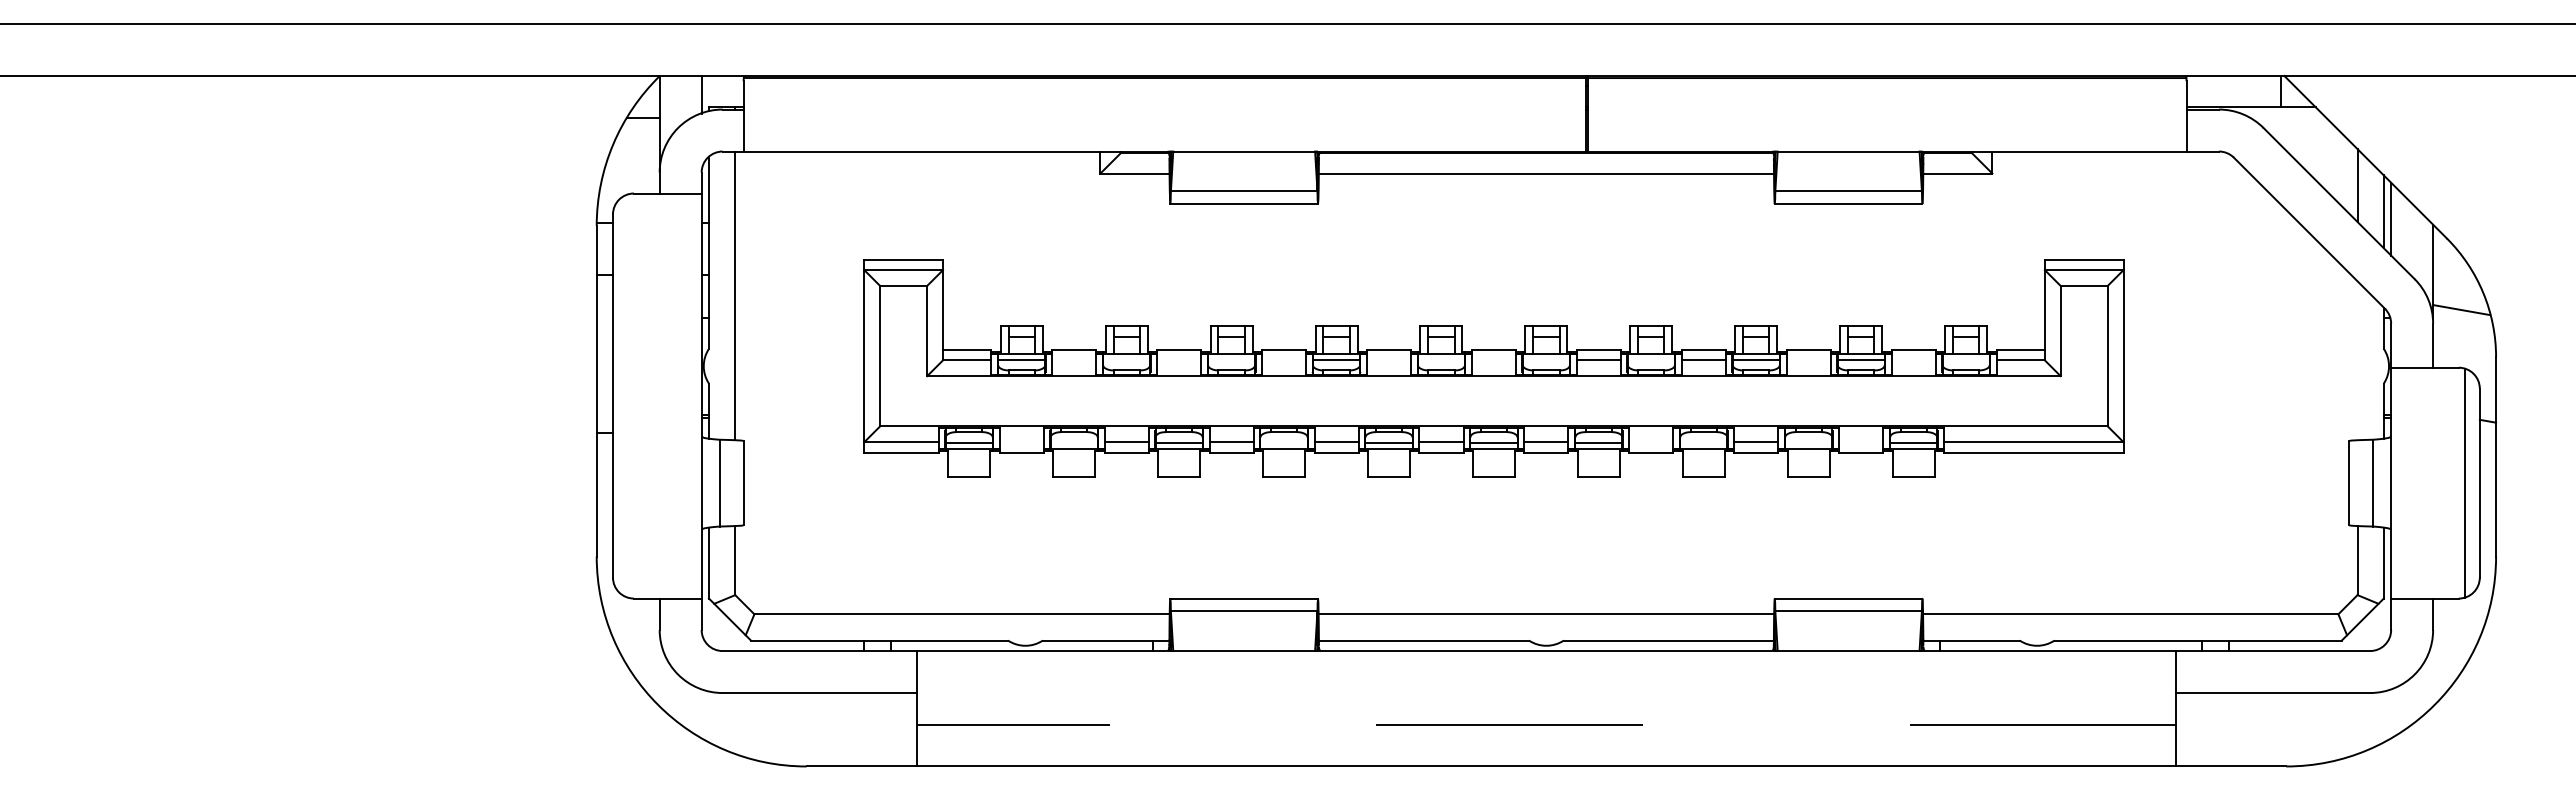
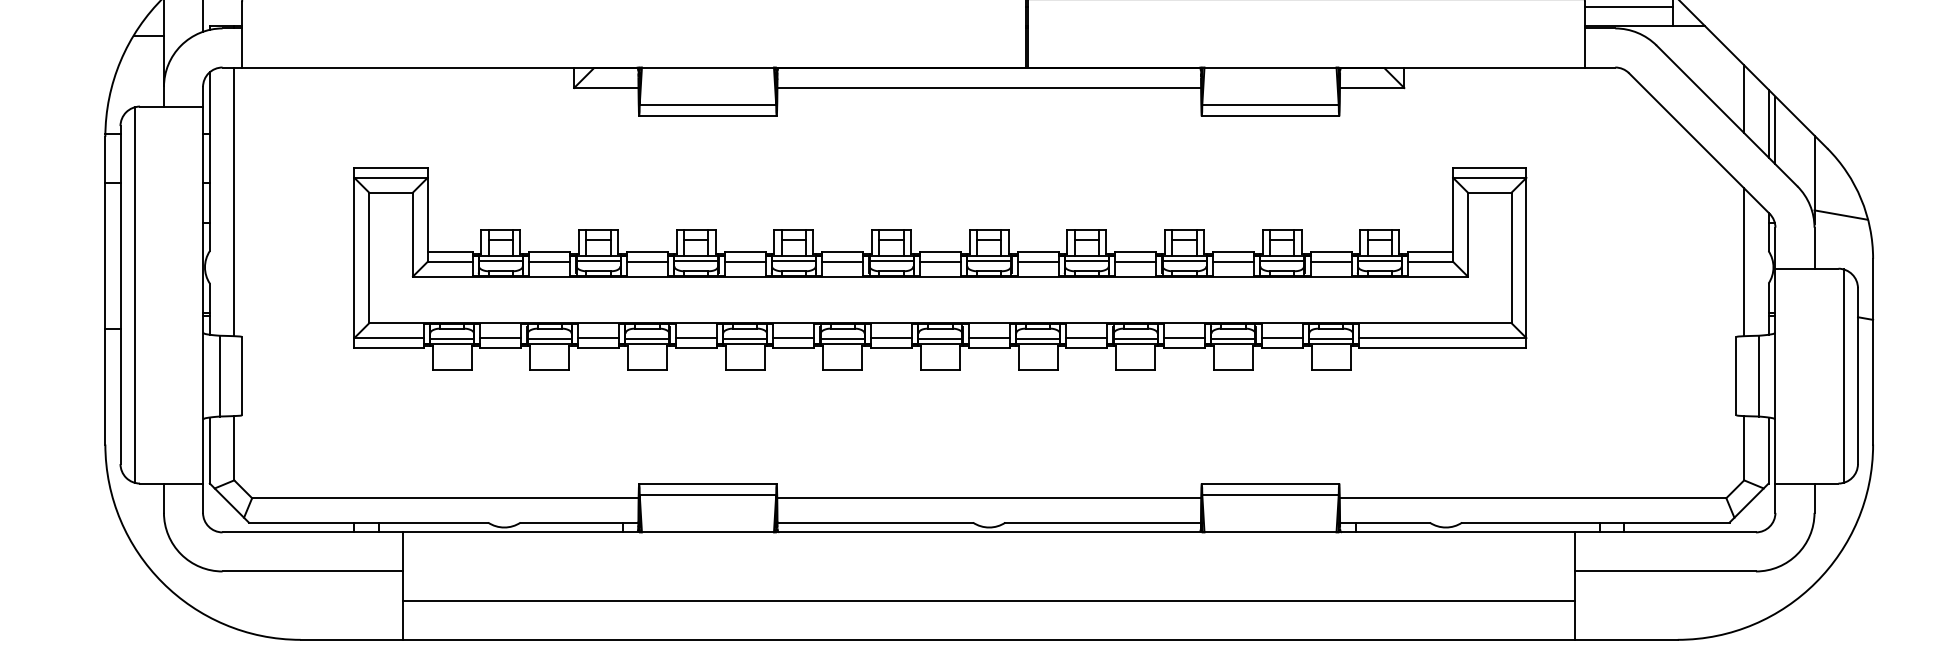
line: (2233, 86) -> (1628, 6), added
line: (1126, 359) -> (598, 261), added
line: (1231, 359) -> (696, 261), added
line: (1441, 359) -> (891, 261), added
line: (1546, 359) -> (989, 261), added
line: (1650, 359) -> (1086, 261), added
line: (1965, 359) -> (1379, 261), added
line: (1074, 360) -> (550, 261), added
line: (1179, 360) -> (647, 261), added
line: (1284, 360) -> (745, 261), added
line: (1388, 360) -> (842, 261), added
line: (1493, 360) -> (940, 261), added
line: (1808, 360) -> (1233, 261), added
line: (1913, 360) -> (1330, 261), added
line: (2357, 360) -> (1744, 261), added
line: (628, 395) -> (134, 294), added
line: (1021, 442) -> (500, 338), added
line: (1651, 442) -> (1087, 338), added
line: (1861, 442) -> (1282, 338), added
line: (1073, 443) -> (549, 339), added
line: (1283, 443) -> (744, 339), added
line: (1703, 443) -> (1135, 339), added
line: (1808, 443) -> (1233, 339), added
line: (1546, 724) -> (989, 600), dashed -> solid

